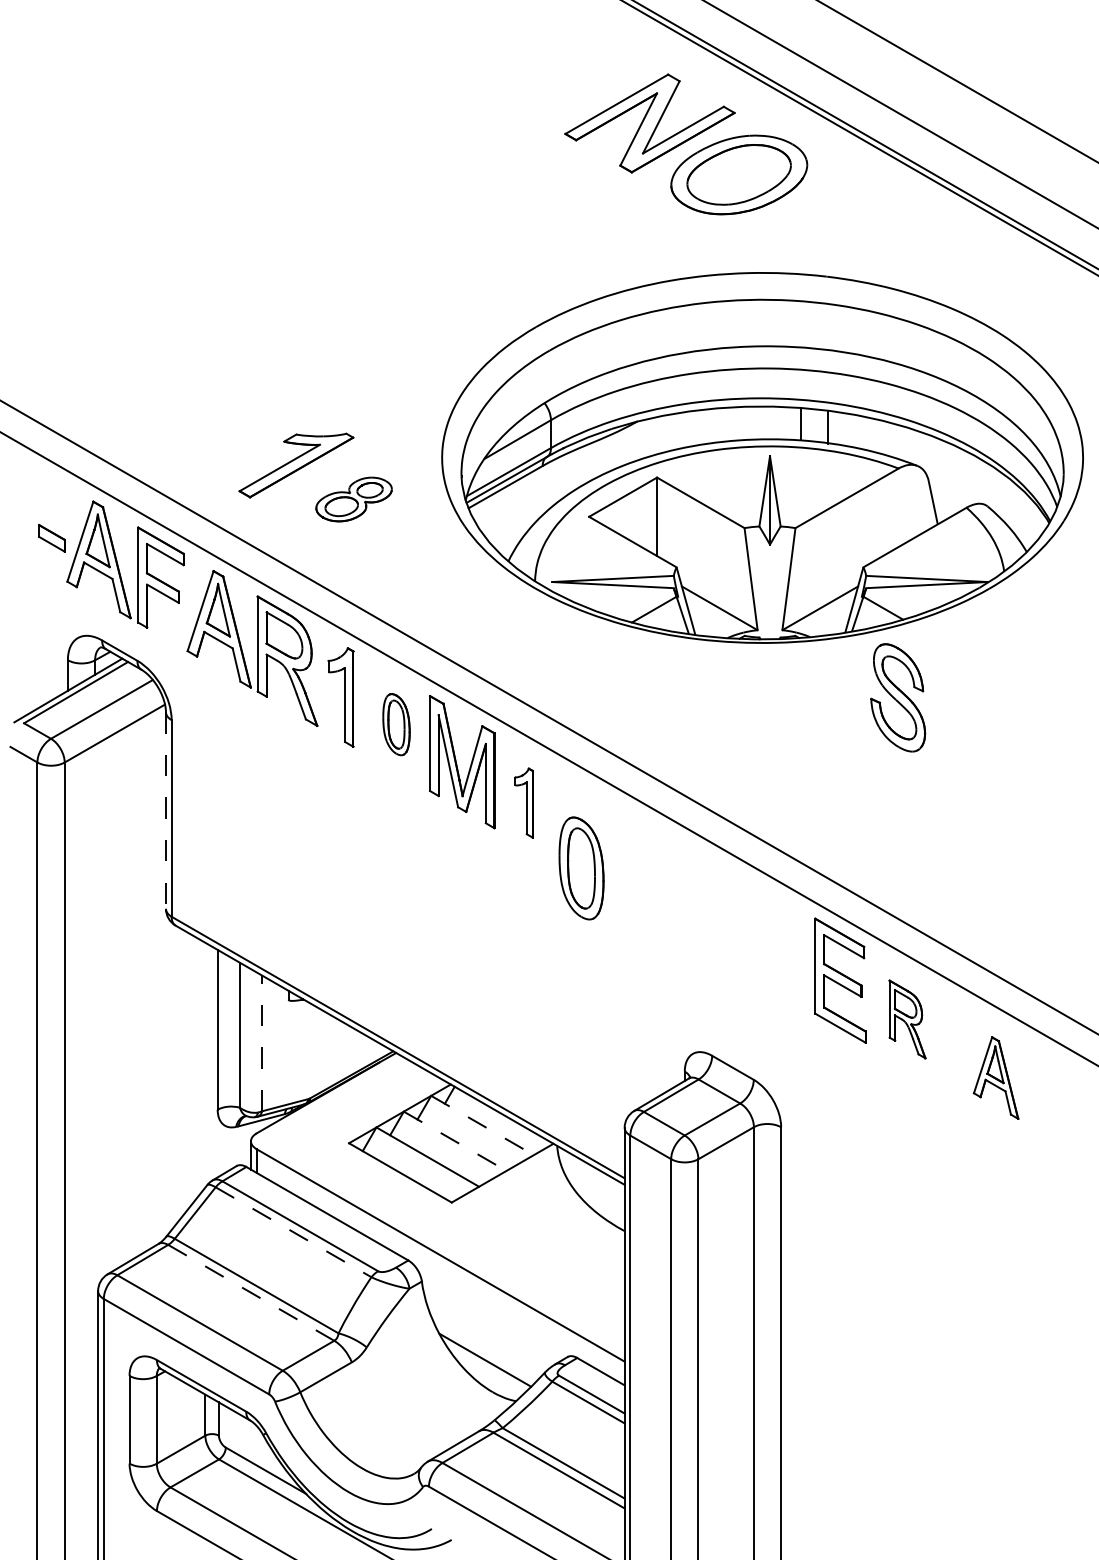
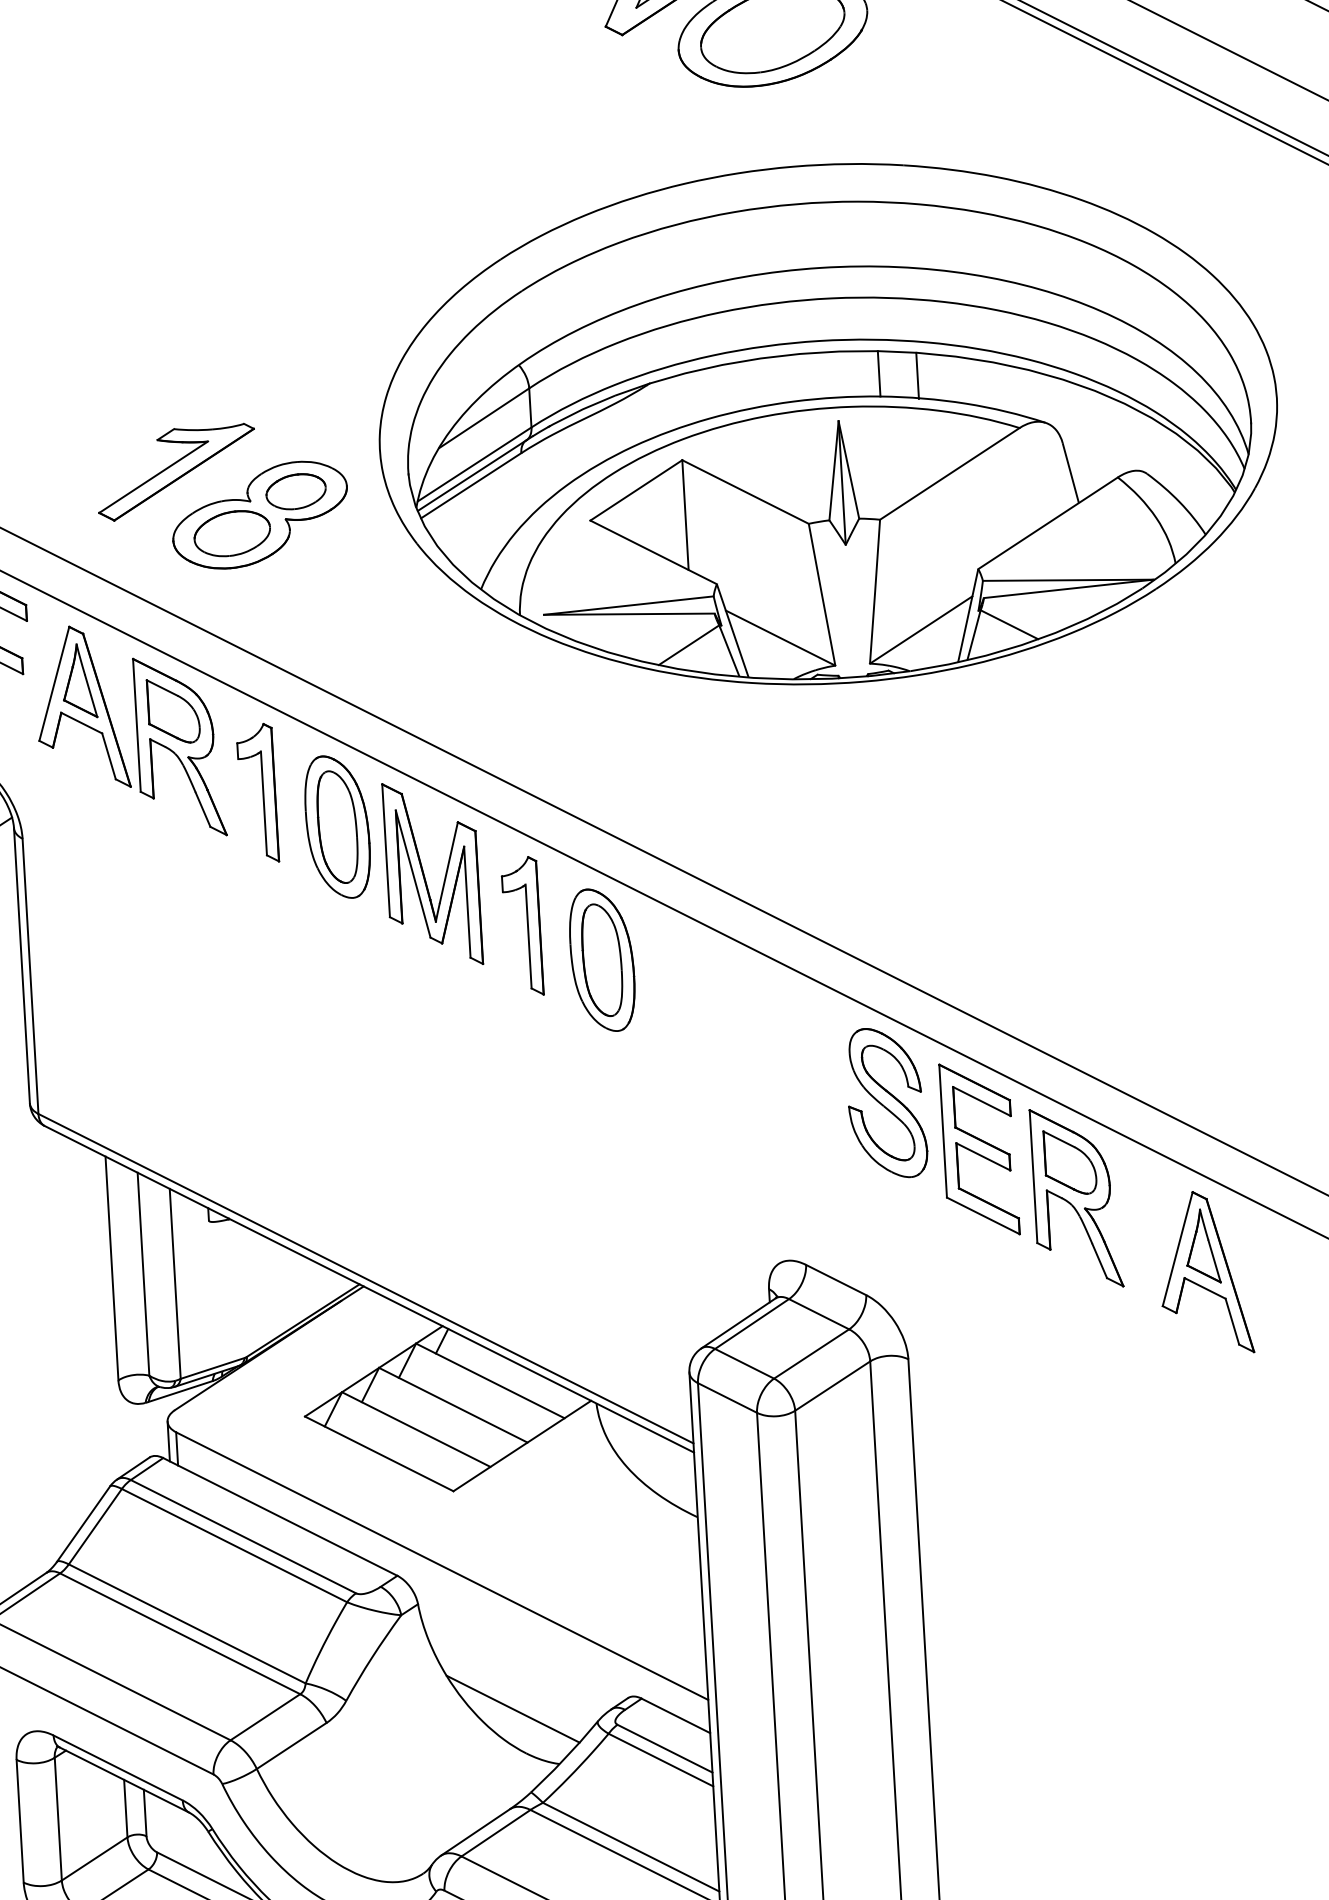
part: (353, 499) -> (259, 515), size x1.67
part: (898, 697) -> (887, 1102), moved
part: (396, 724) -> (337, 826), size x1.67
part: (523, 802) -> (521, 925), size x1.43
line: (165, 811) -> (21, 967), dashed -> solid
part: (581, 868) -> (602, 960), moved
part: (907, 1019) -> (1076, 1198), size x1.67
line: (262, 1043) -> (175, 1283), dashed -> solid
part: (995, 1077) -> (1204, 1272), size x1.43
line: (482, 1125) -> (490, 1380), dashed -> solid
line: (455, 1141) -> (453, 1405), dashed -> solid
line: (293, 1232) -> (234, 1545), dashed -> solid
line: (251, 1292) -> (180, 1633), dashed -> solid

